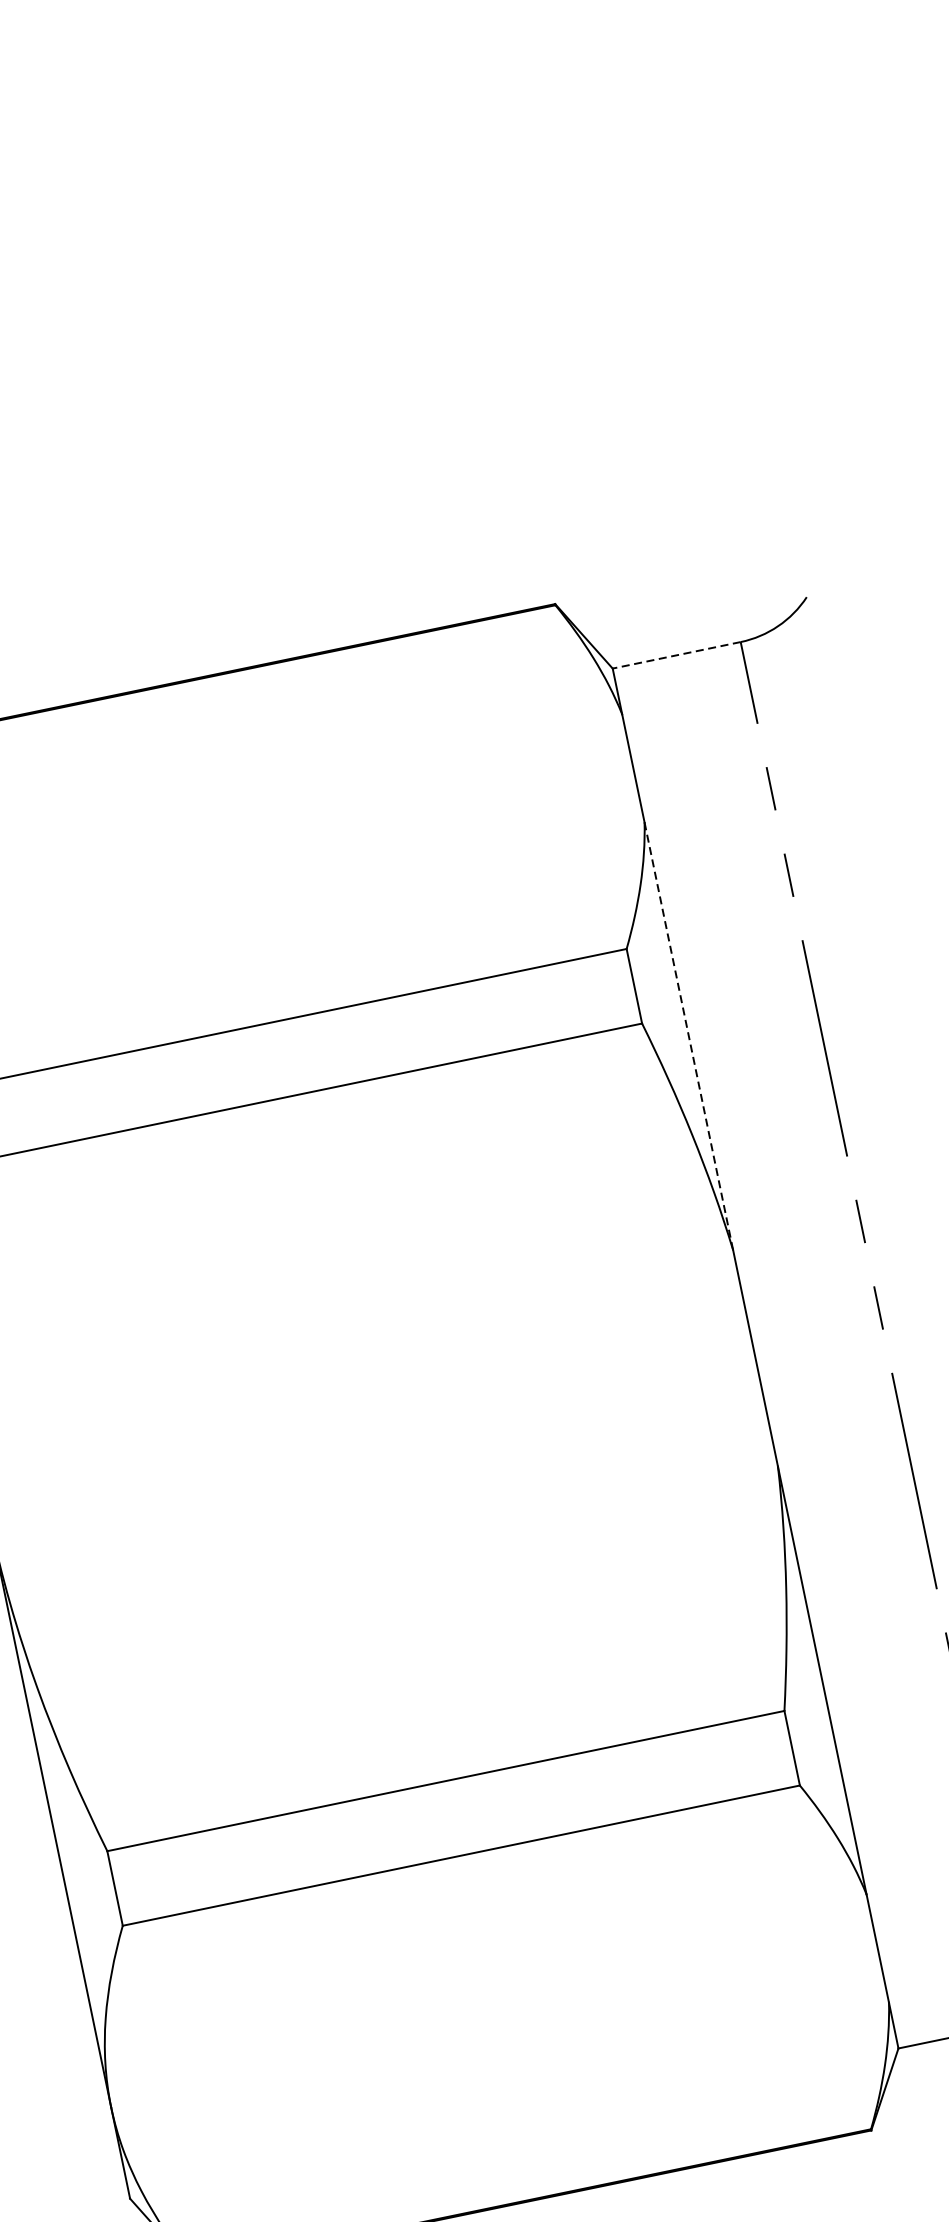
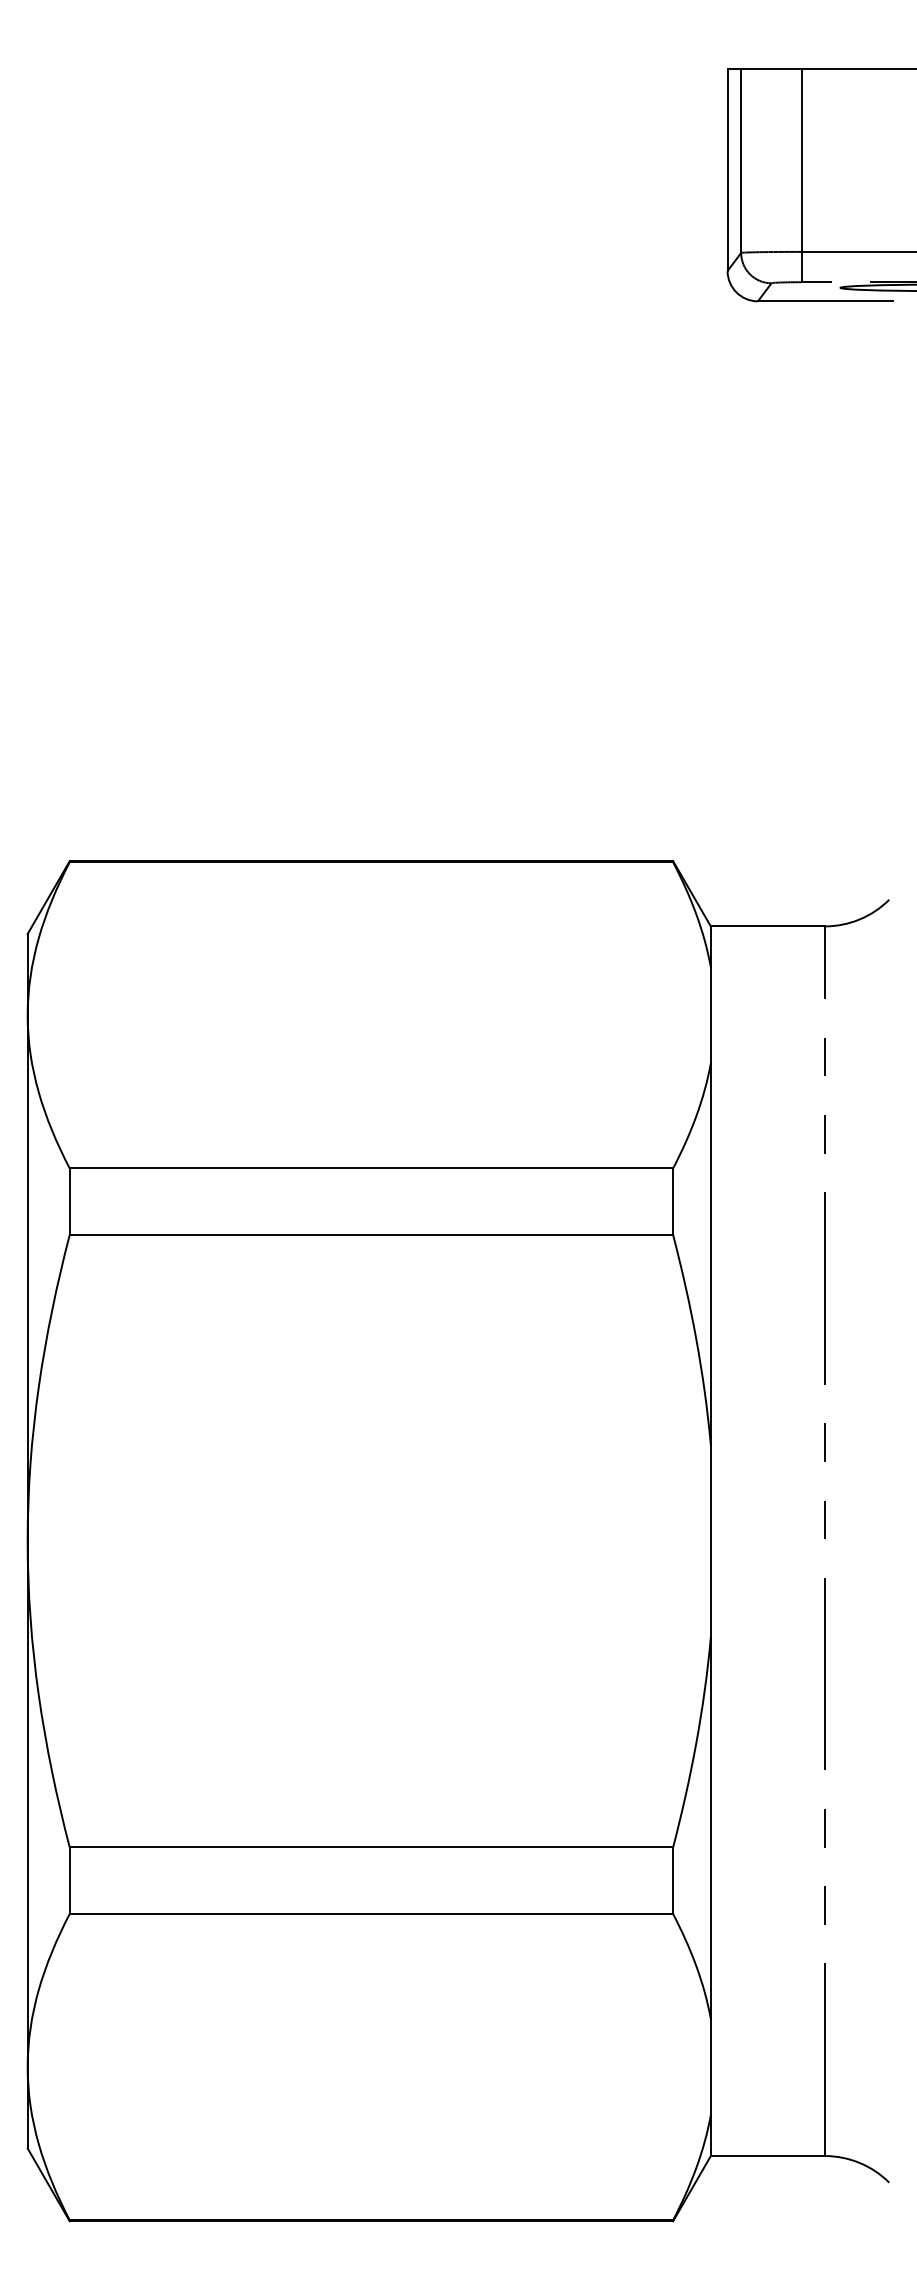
line: (676, 655) -> (767, 926), dashed -> solid
line: (688, 1036) -> (710, 1254), dashed -> solid

